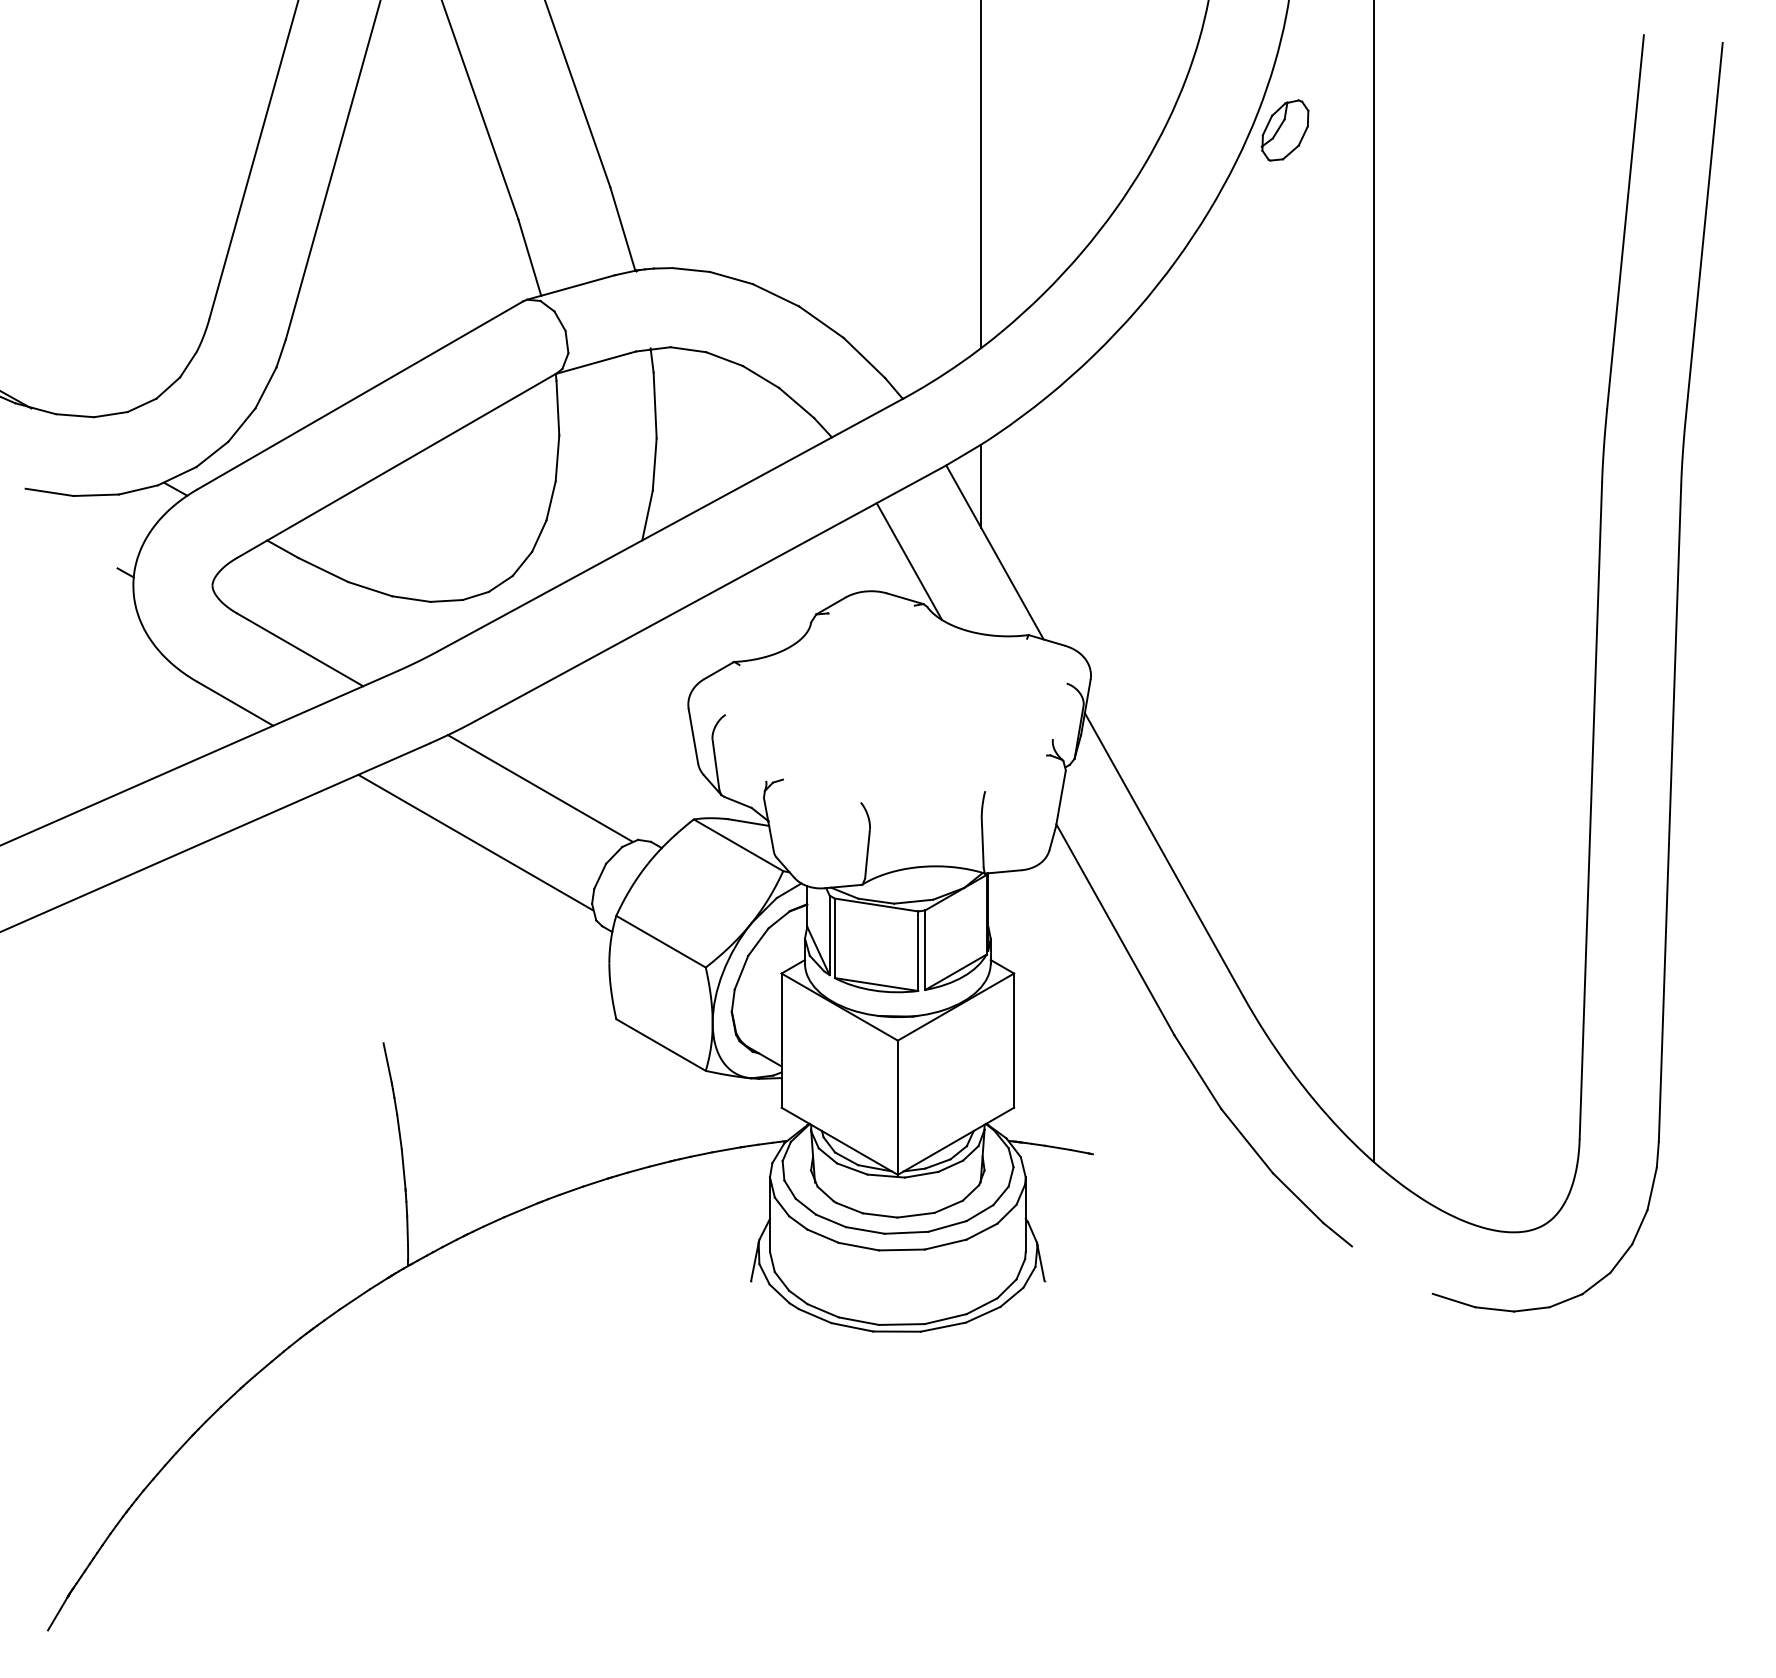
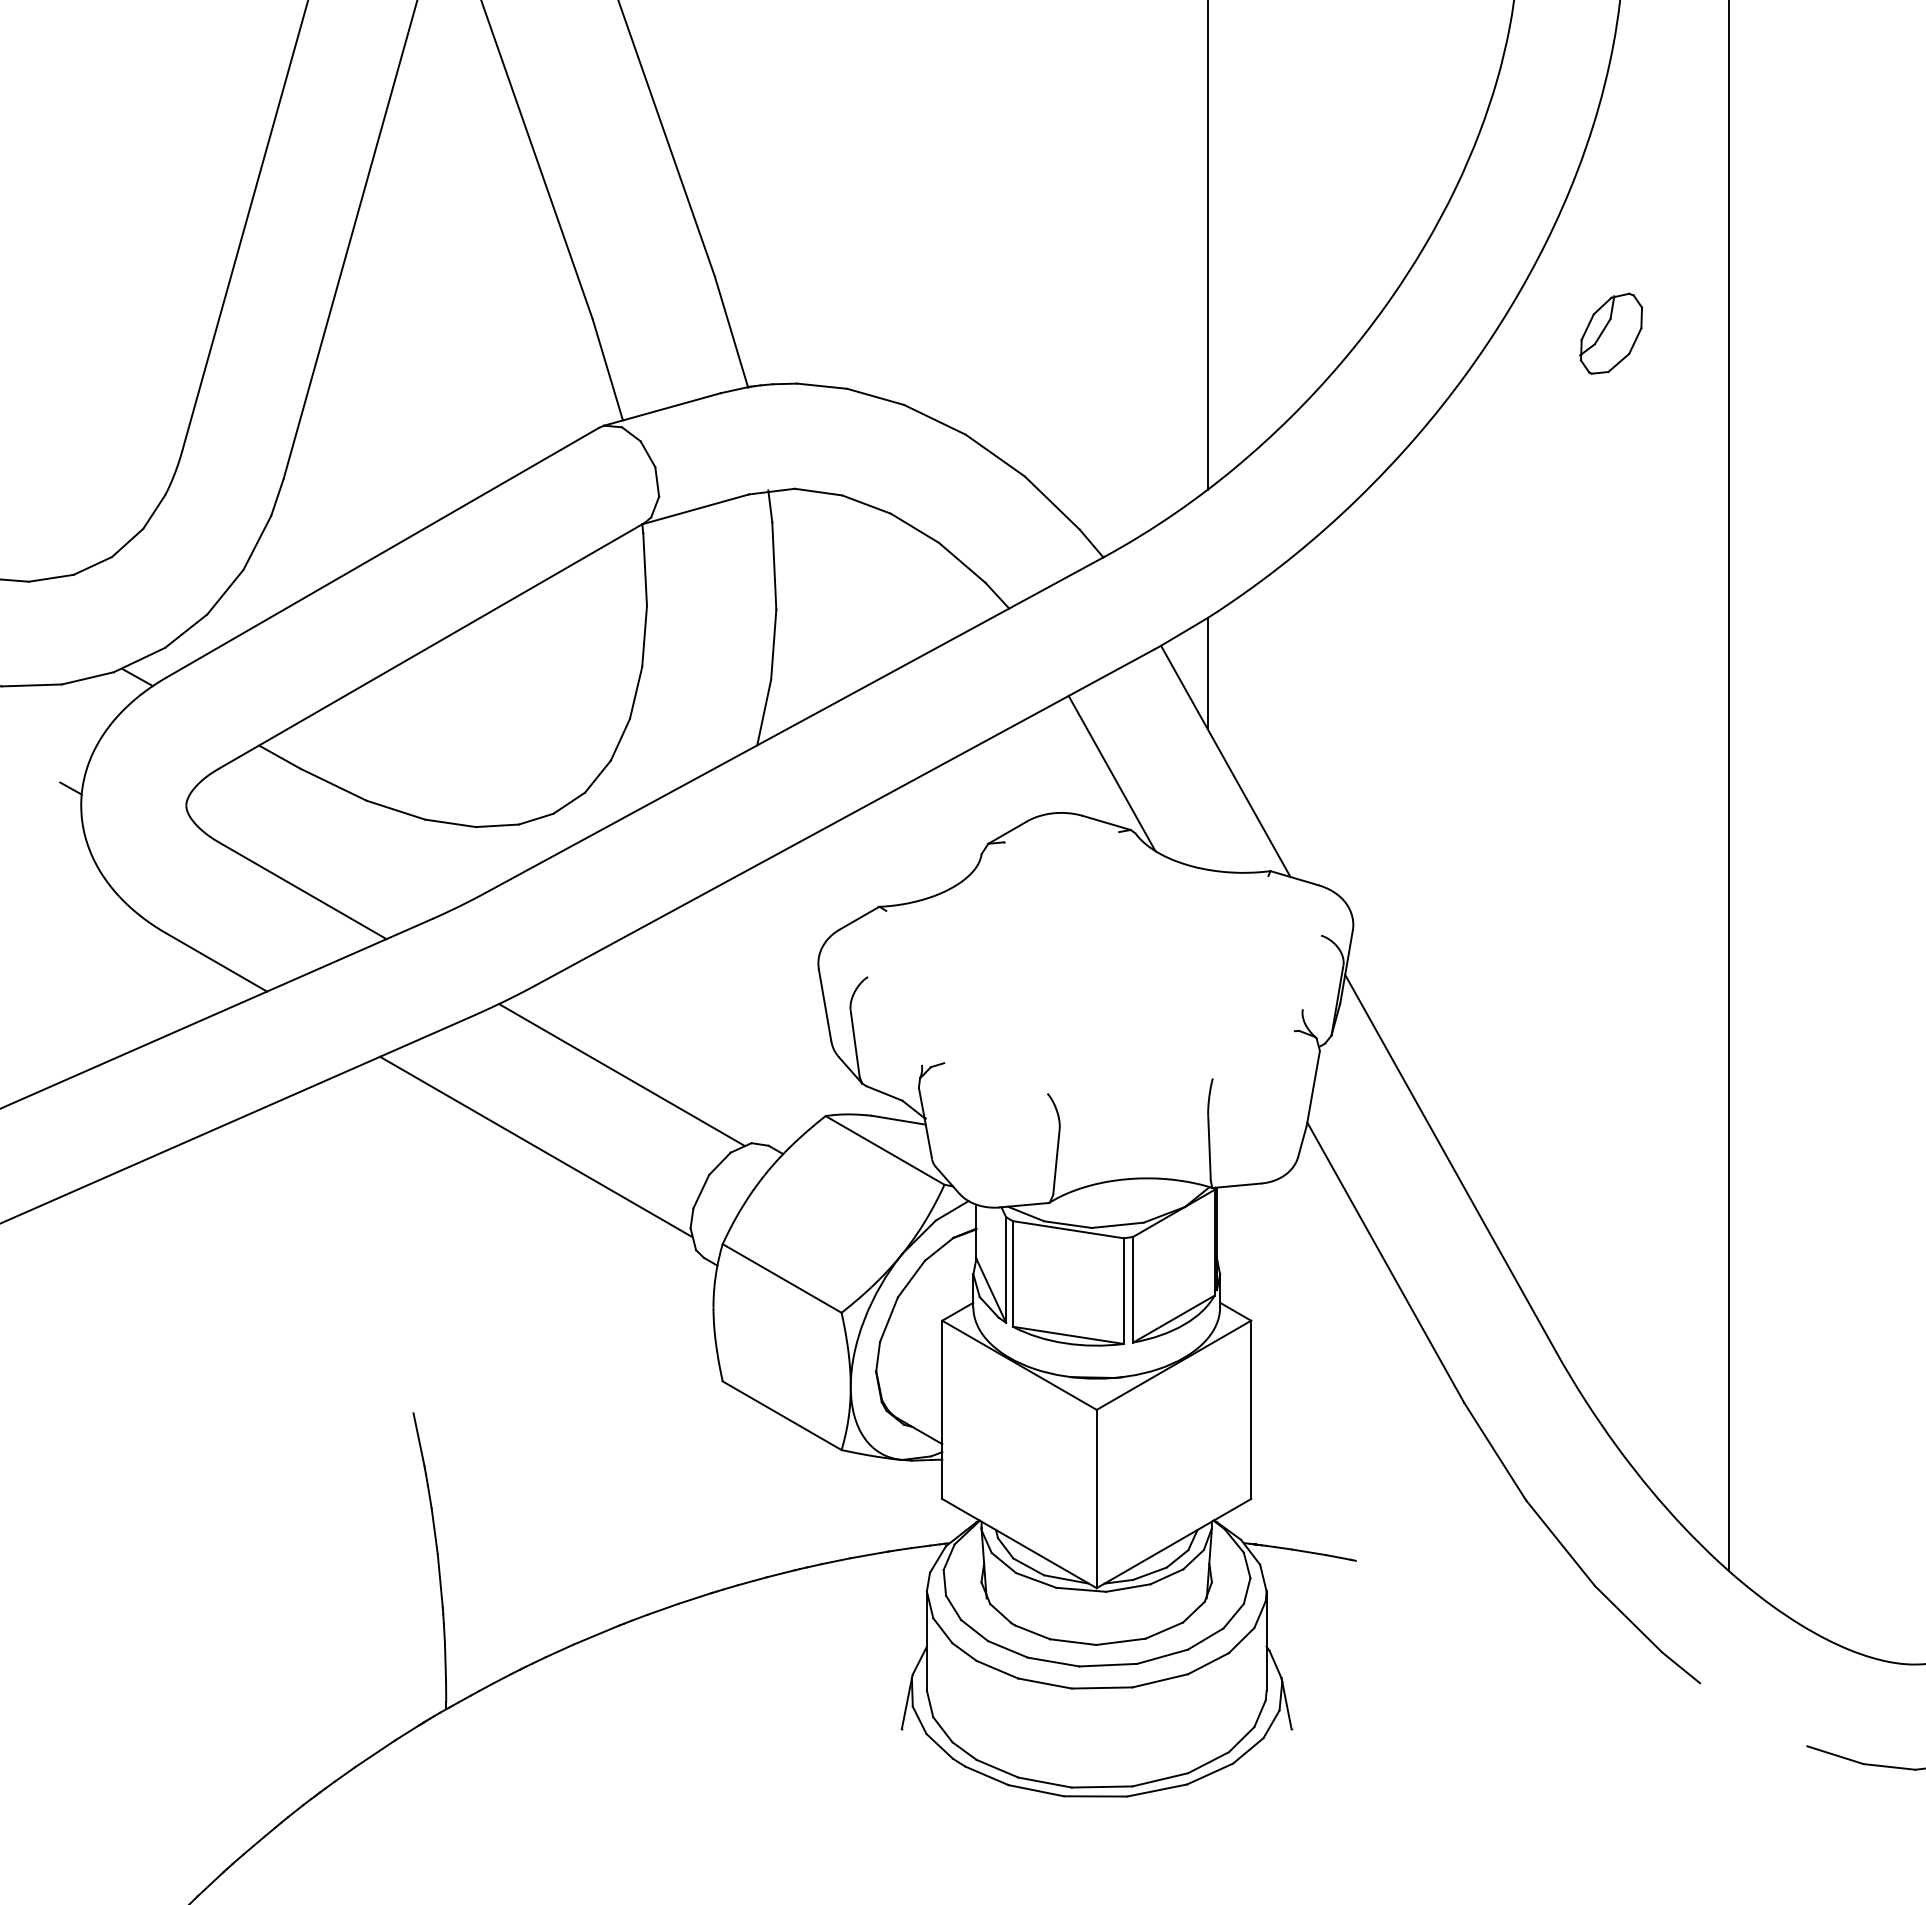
part: (1284, 130) -> (1610, 333), moved

